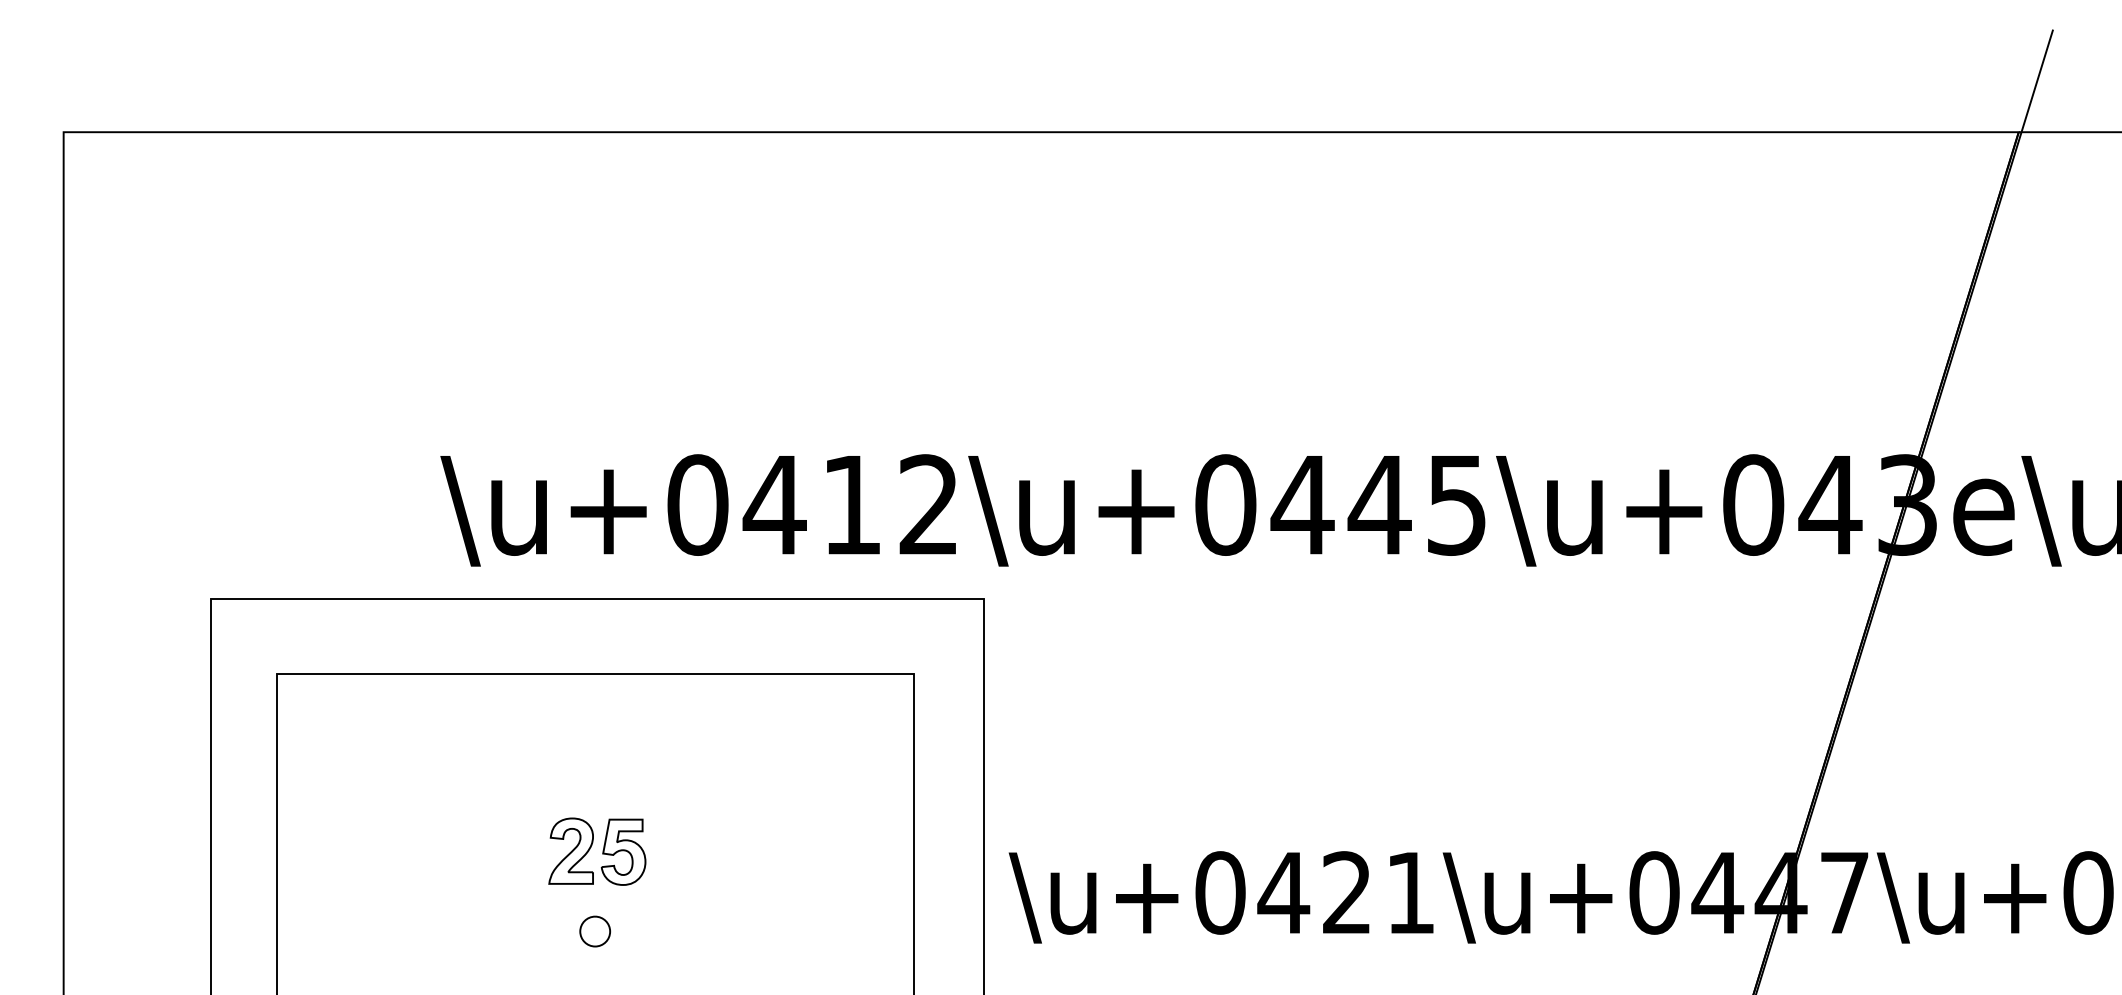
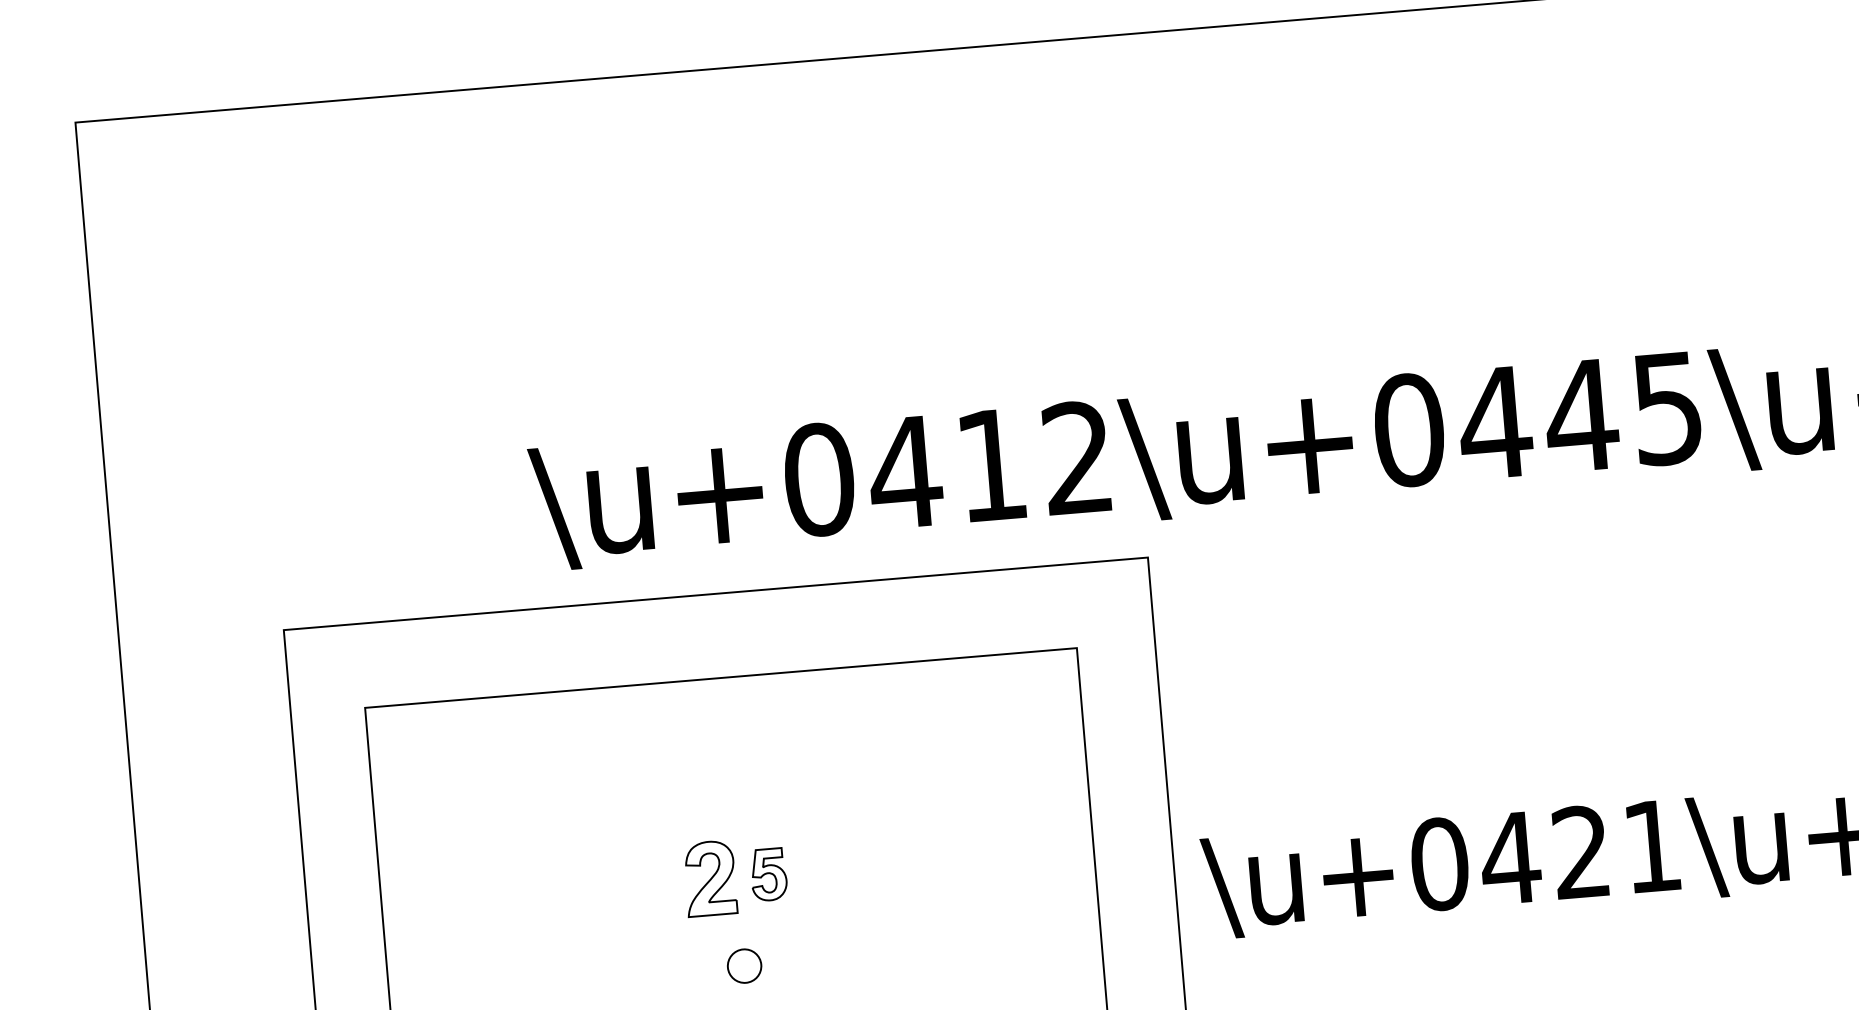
part: (623, 851) -> (768, 873), size x0.7

